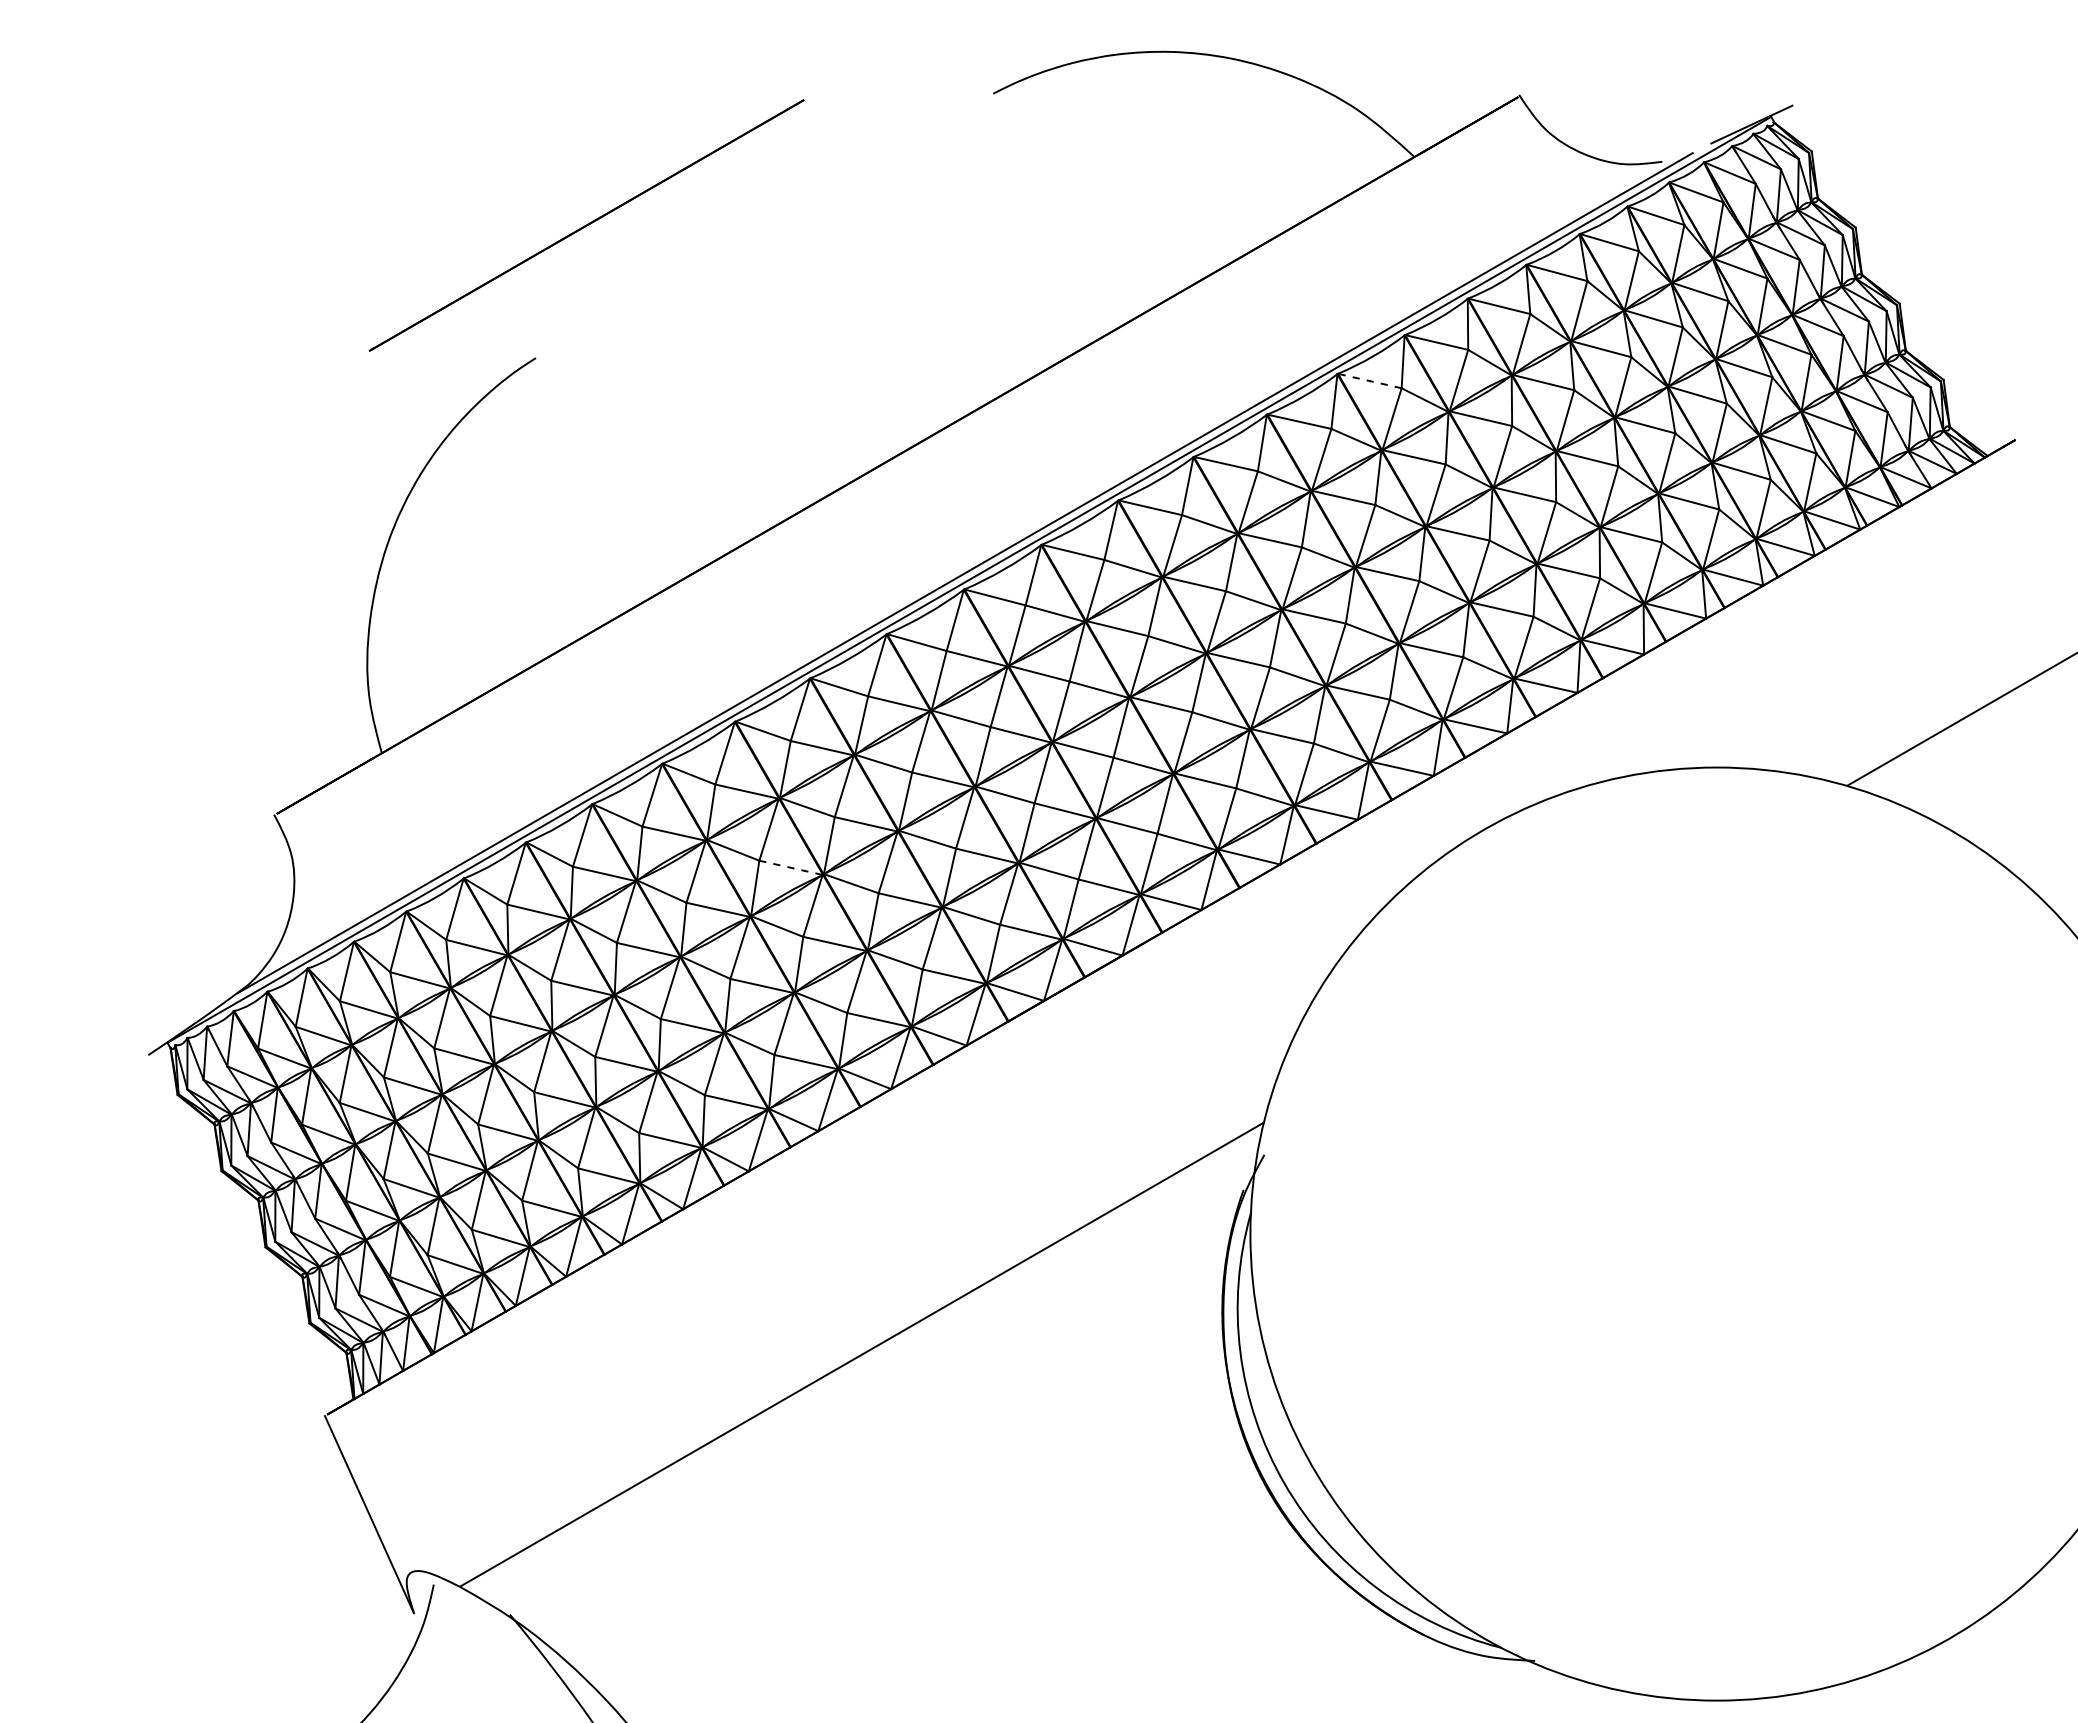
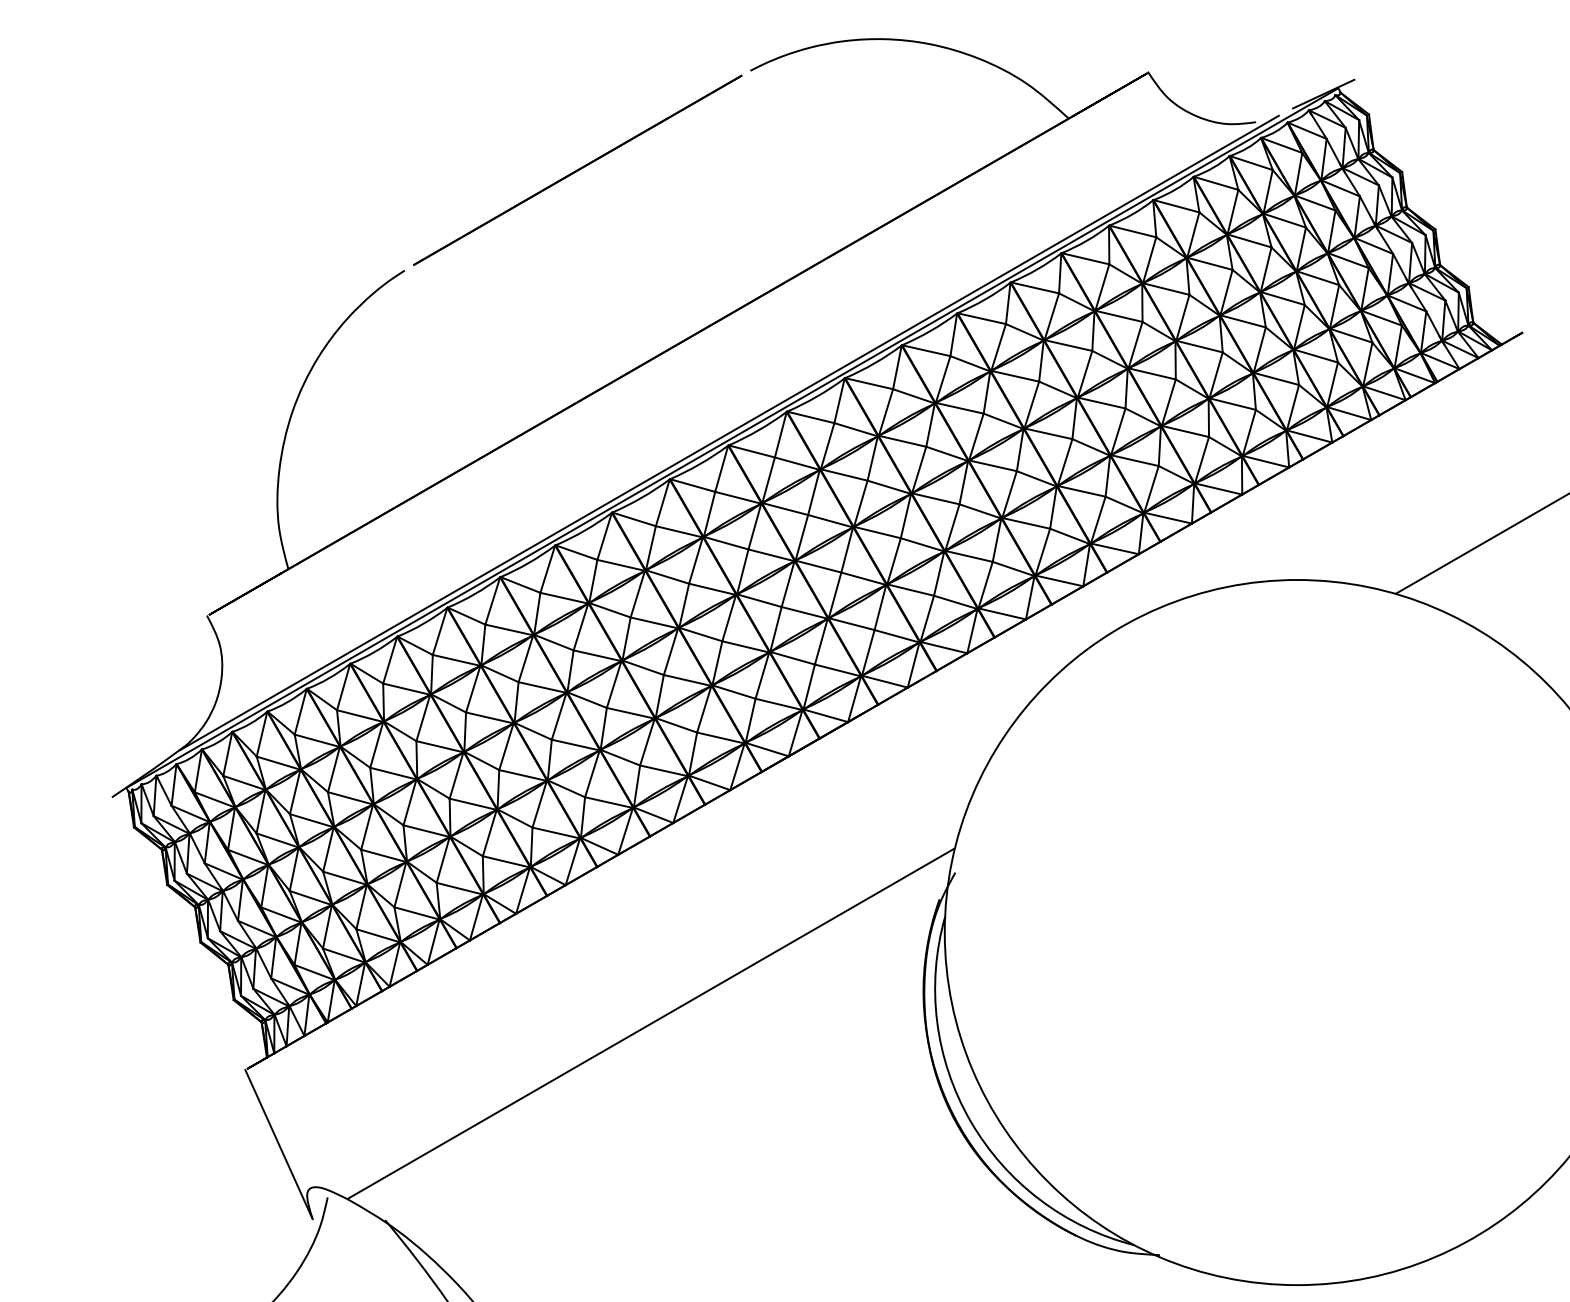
line: (586, 225) -> (577, 170), moved
line: (1369, 381) -> (1034, 288), dashed -> solid
line: (791, 867) -> (597, 655), dashed -> solid

